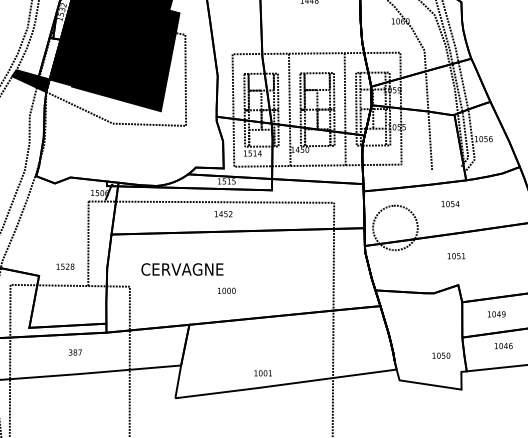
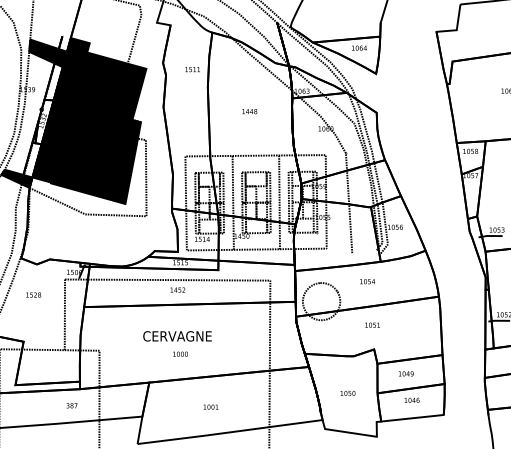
text: (65, 266) -> (33, 294), moved
text: (182, 269) -> (177, 336), moved
text: (74, 352) -> (71, 405), moved
text: (440, 355) -> (347, 393), moved
text: (262, 372) -> (210, 406), moved

